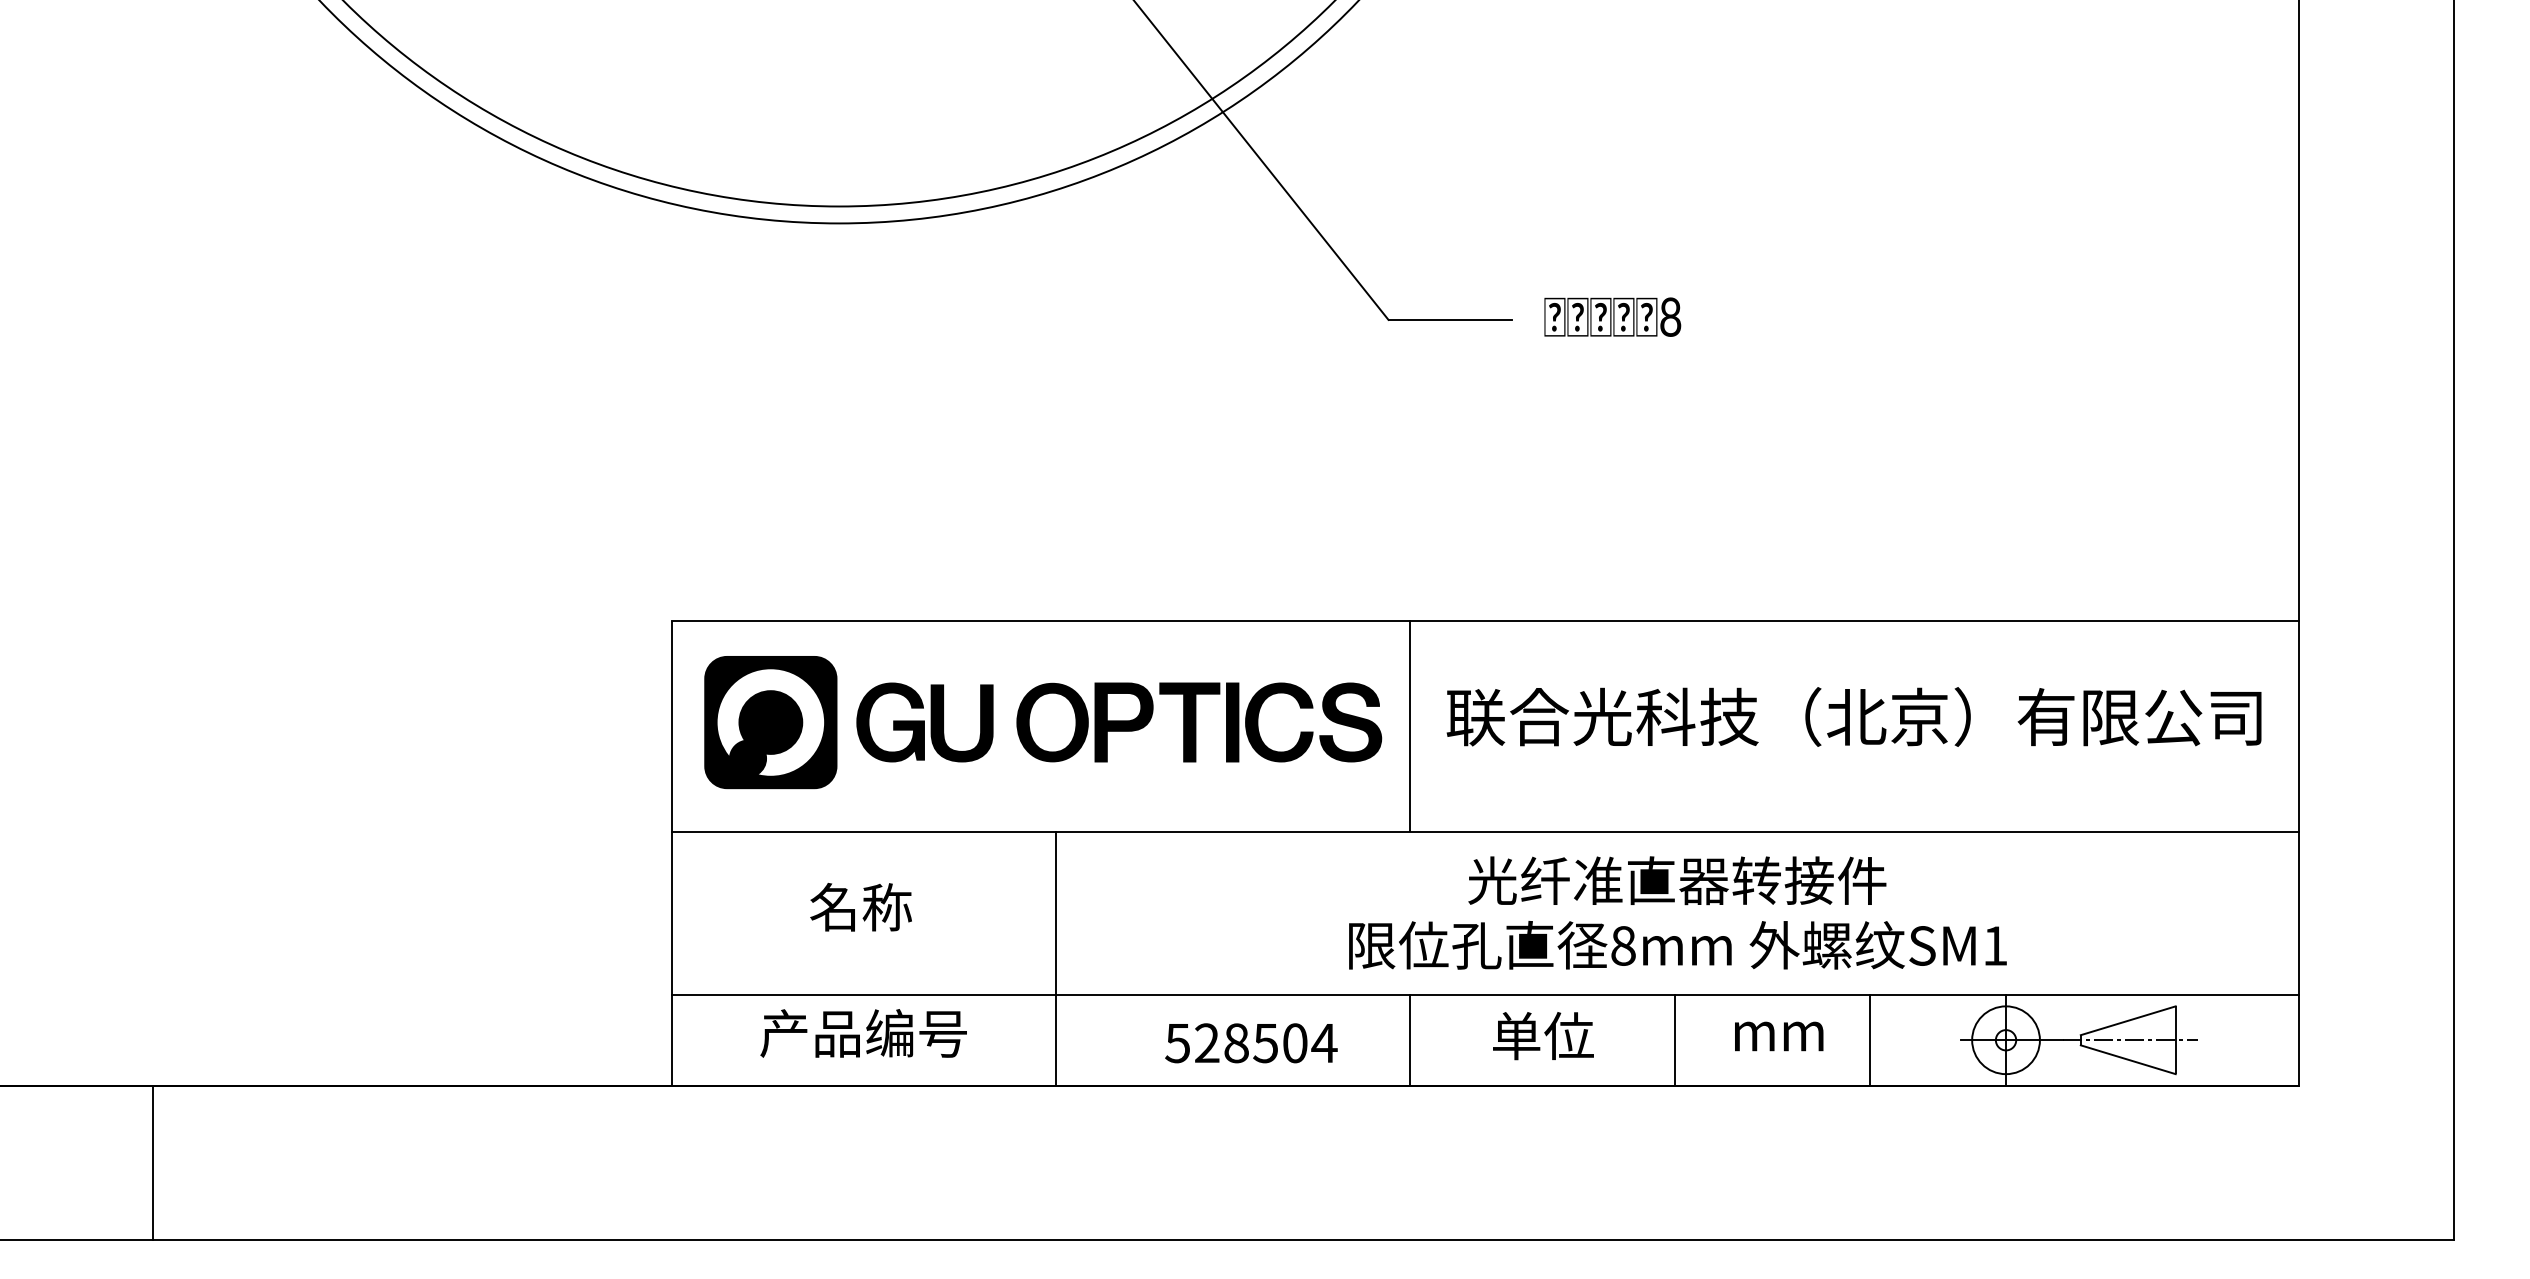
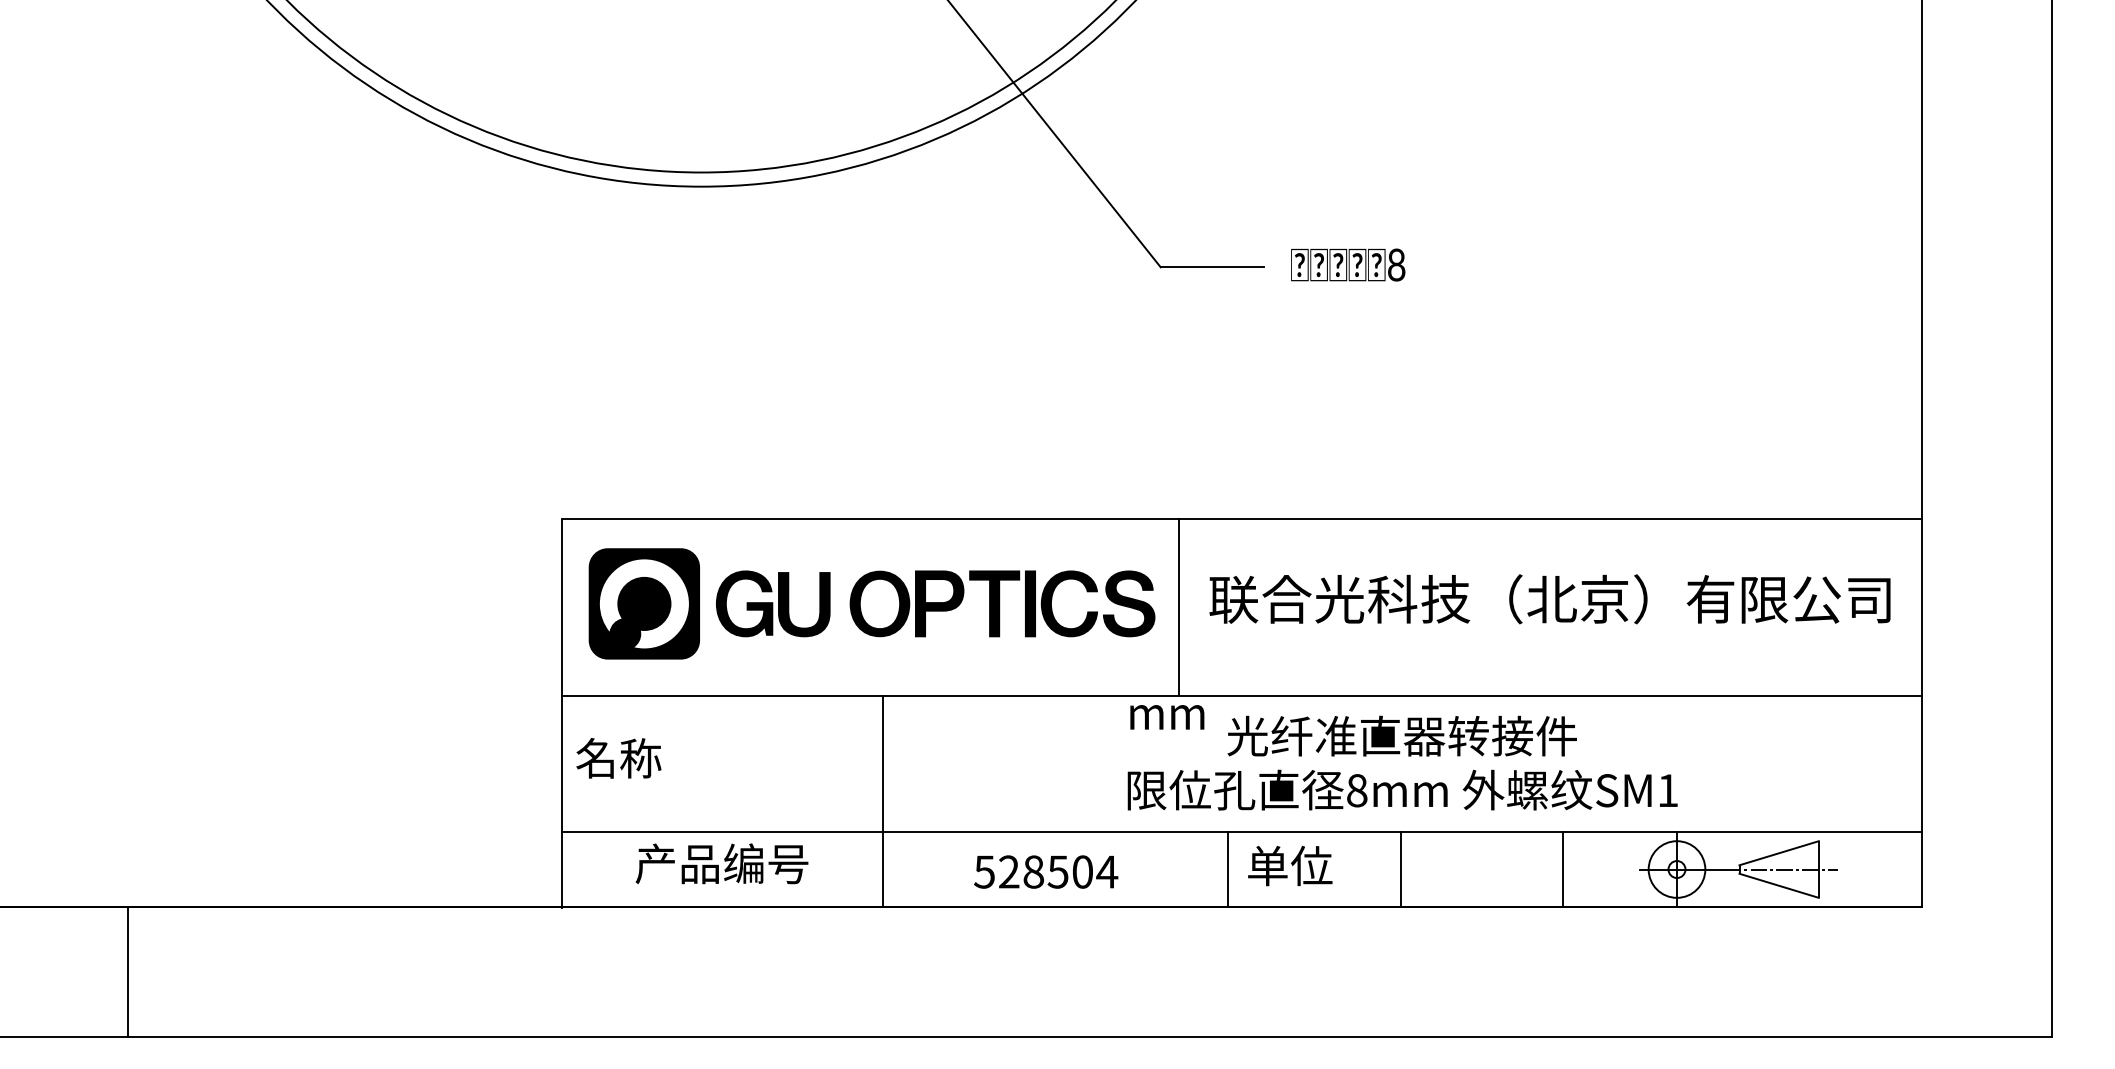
text: (860, 907) -> (618, 758), moved
text: (1779, 1036) -> (1167, 717), moved
line: (1410, 1040) -> (1228, 869), moved

